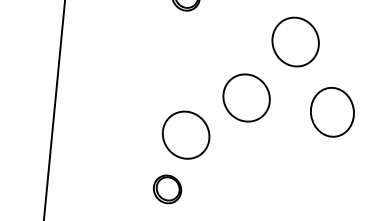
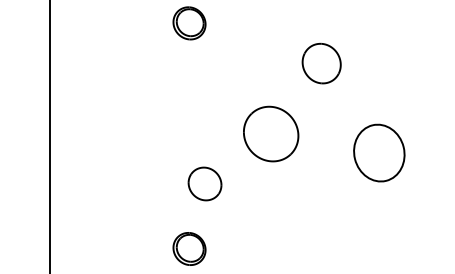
part: (295, 41) -> (321, 63), size x0.7
part: (332, 111) -> (379, 152), moved
part: (185, 134) -> (204, 183), size x0.6

